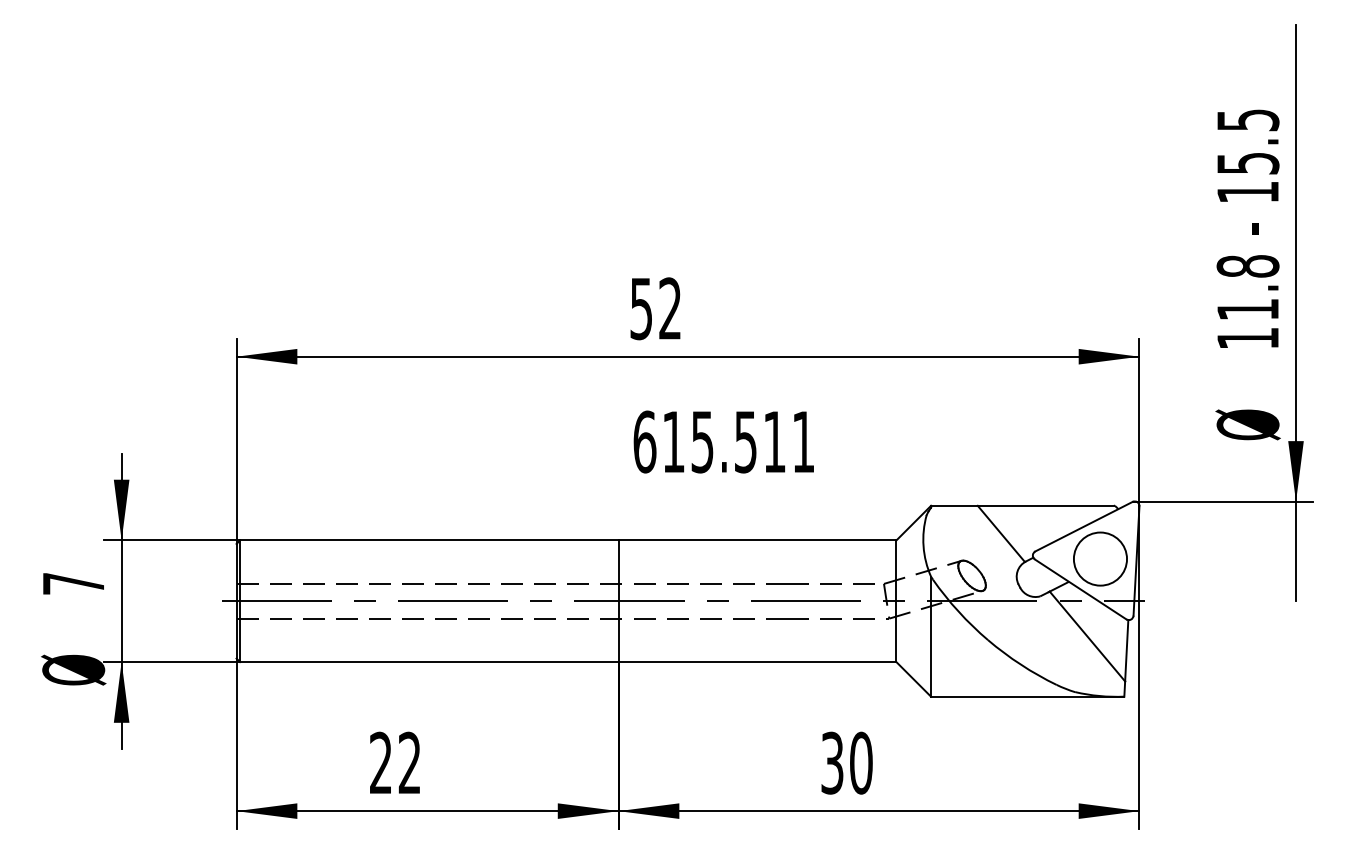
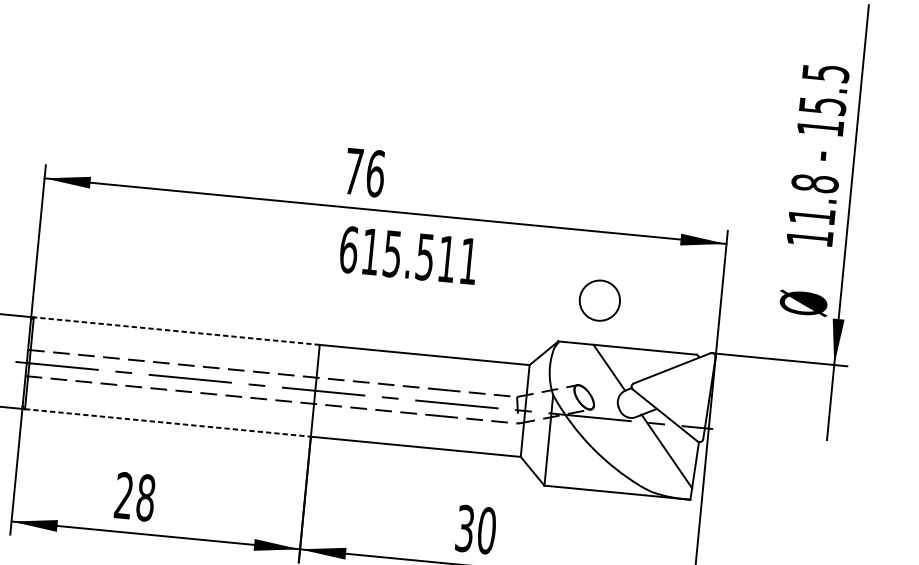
text: (655, 308) -> (364, 172), 52 -> 76
text: (723, 441) -> (408, 255), moved
line: (428, 540) -> (176, 331), solid -> dashed
circle: (1100, 558) -> (599, 300), moved
line: (429, 662) -> (168, 423), solid -> dashed
text: (409, 762) -> (145, 497), 22 -> 28

